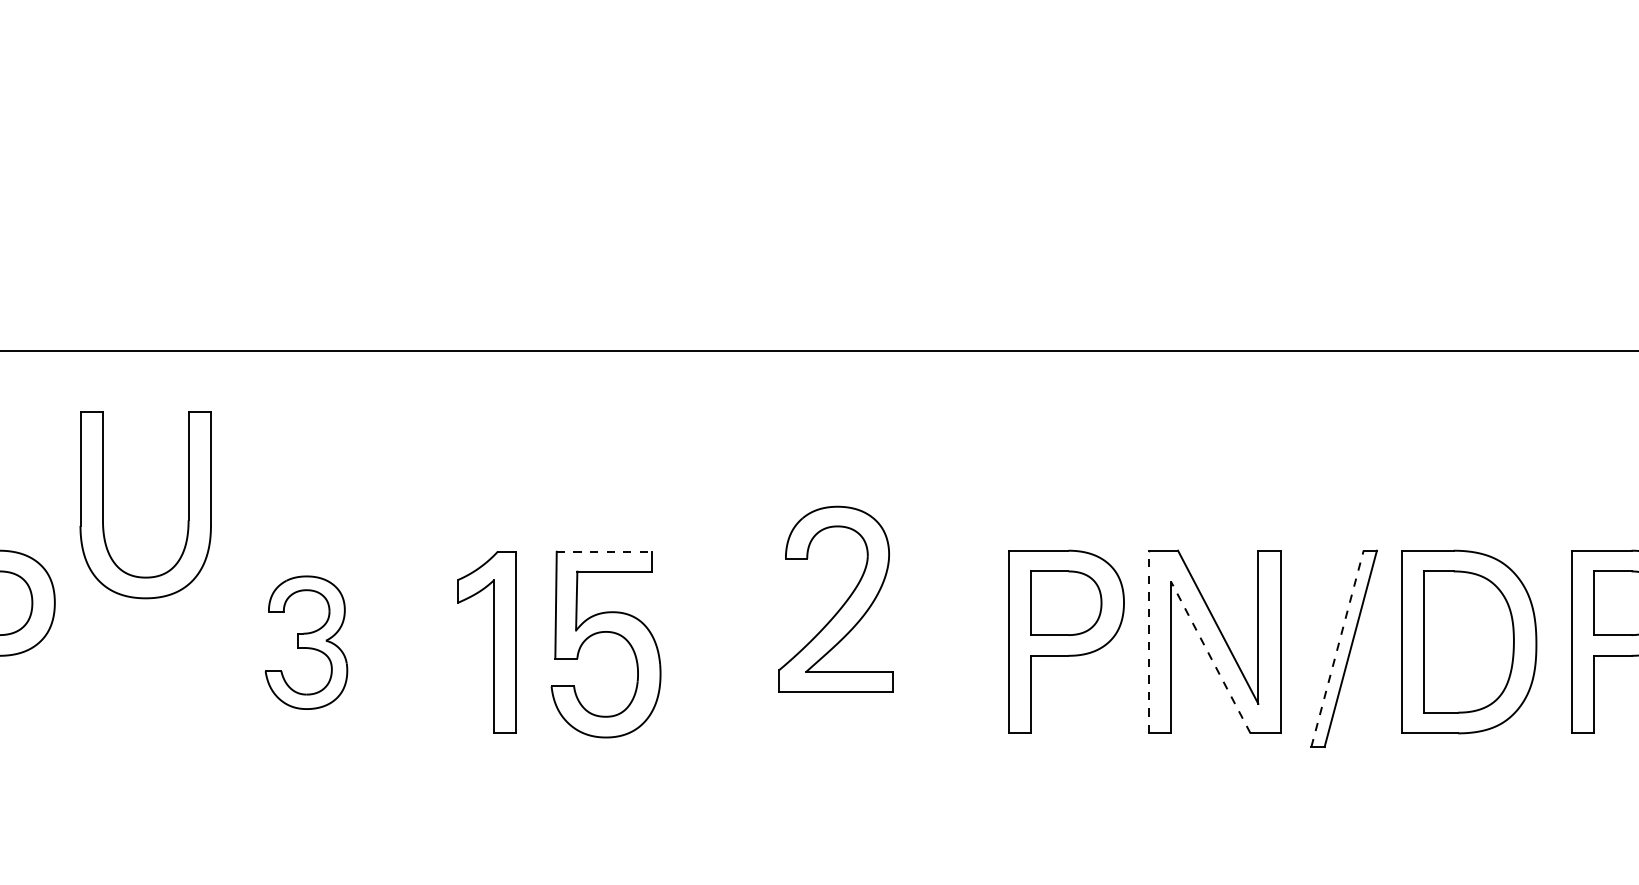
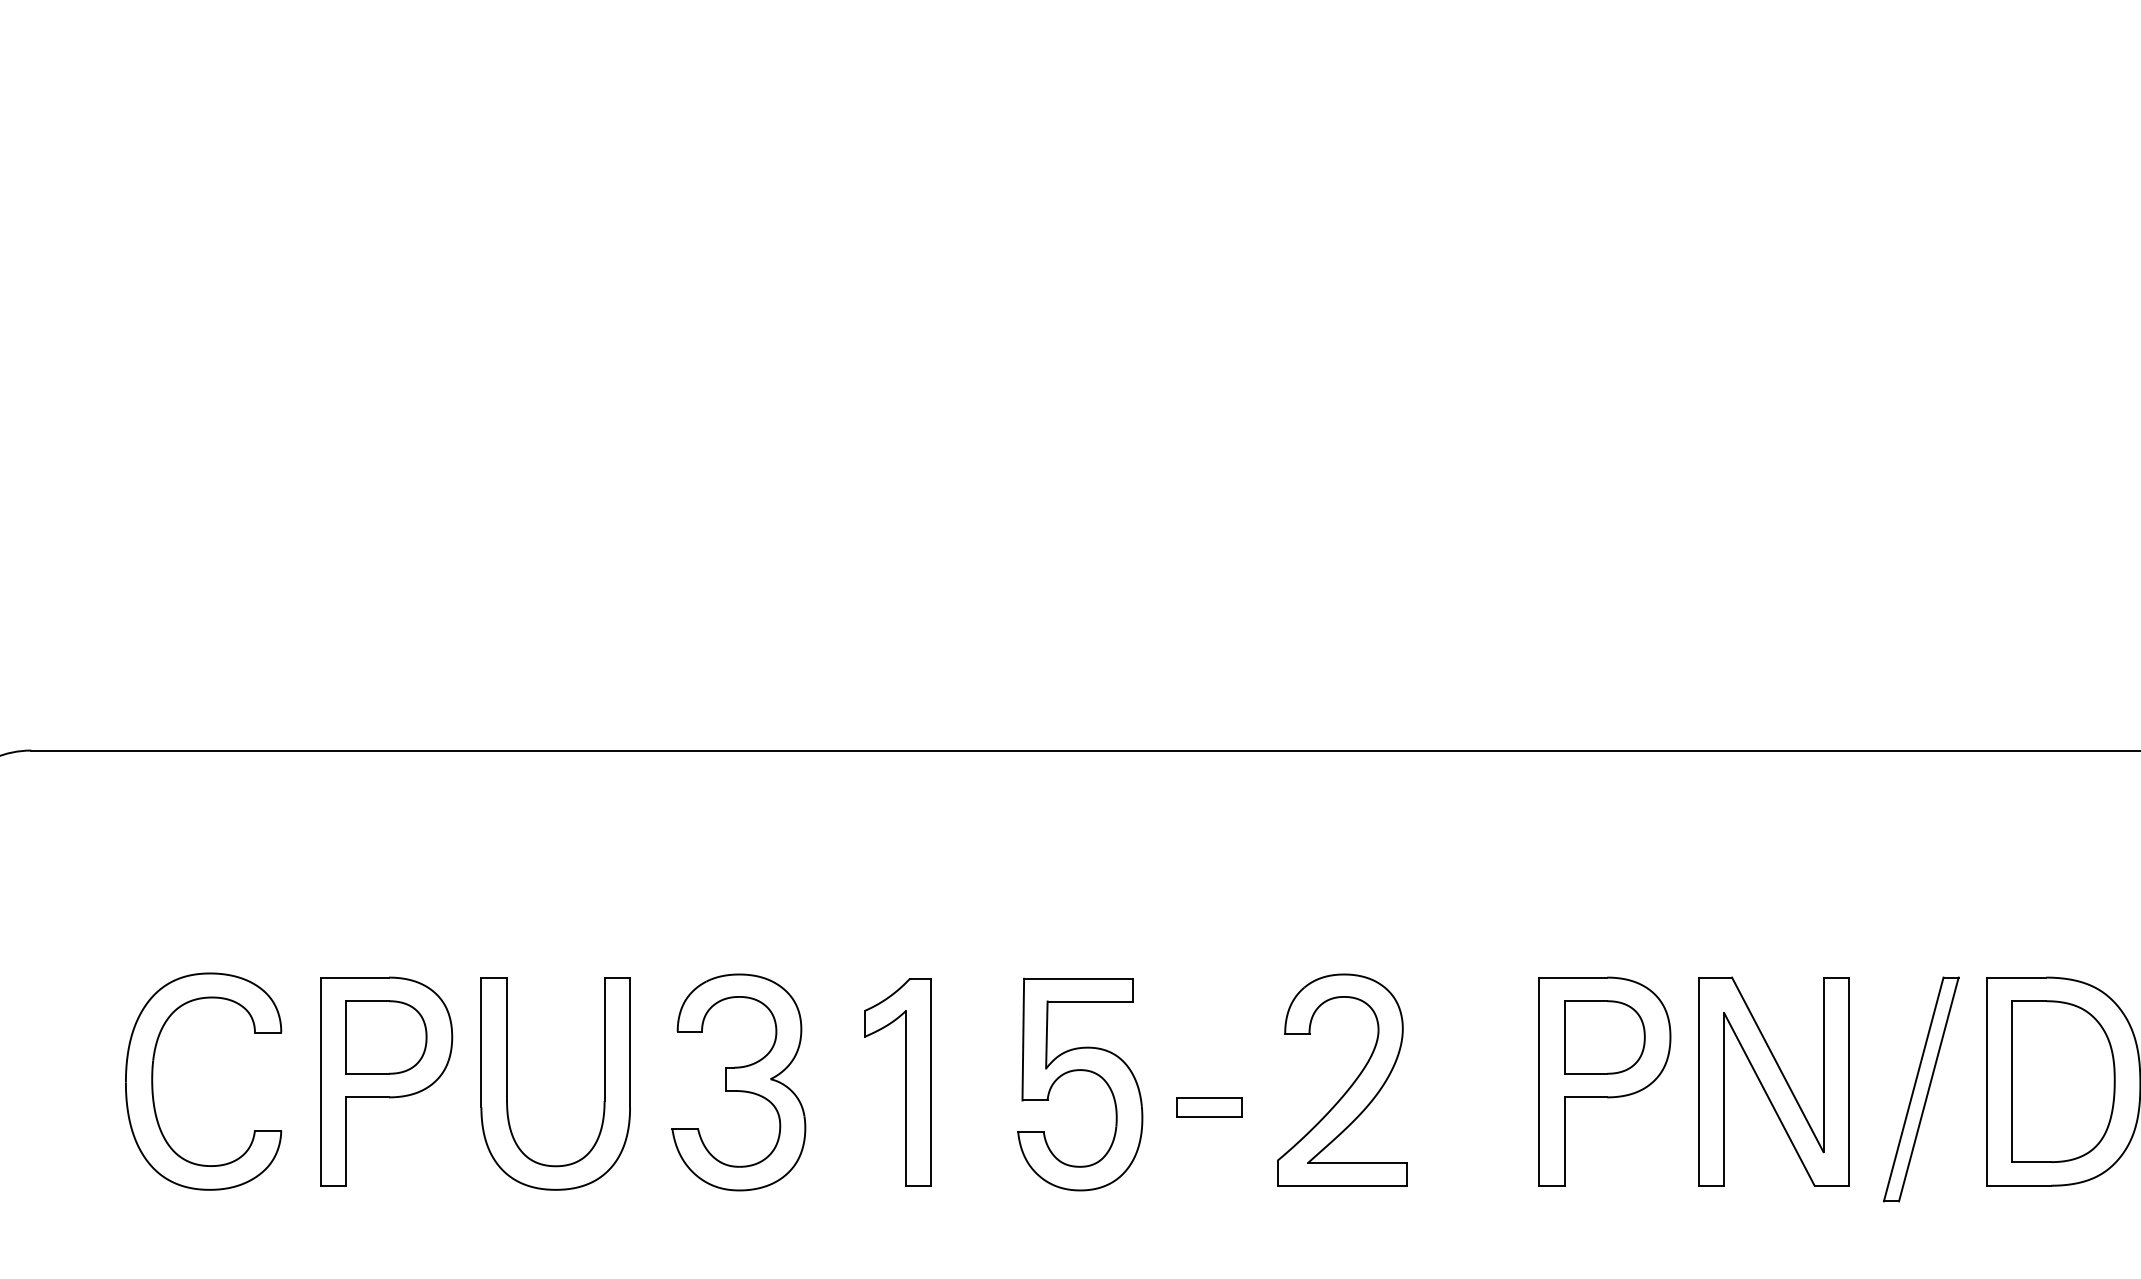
part: (103, 504) -> (507, 1083), moved
line: (604, 551) -> (1078, 978), dashed -> solid
part: (842, 605) -> (1349, 1086), moved
line: (1148, 641) -> (1698, 1081), dashed -> solid
part: (306, 642) -> (738, 1082), size x1.43
part: (493, 642) -> (905, 1082), moved
line: (1337, 648) -> (1913, 1089), dashed -> solid
line: (1210, 657) -> (1769, 1099), dashed -> solid
part: (719, 664) -> (1209, 1107), added

